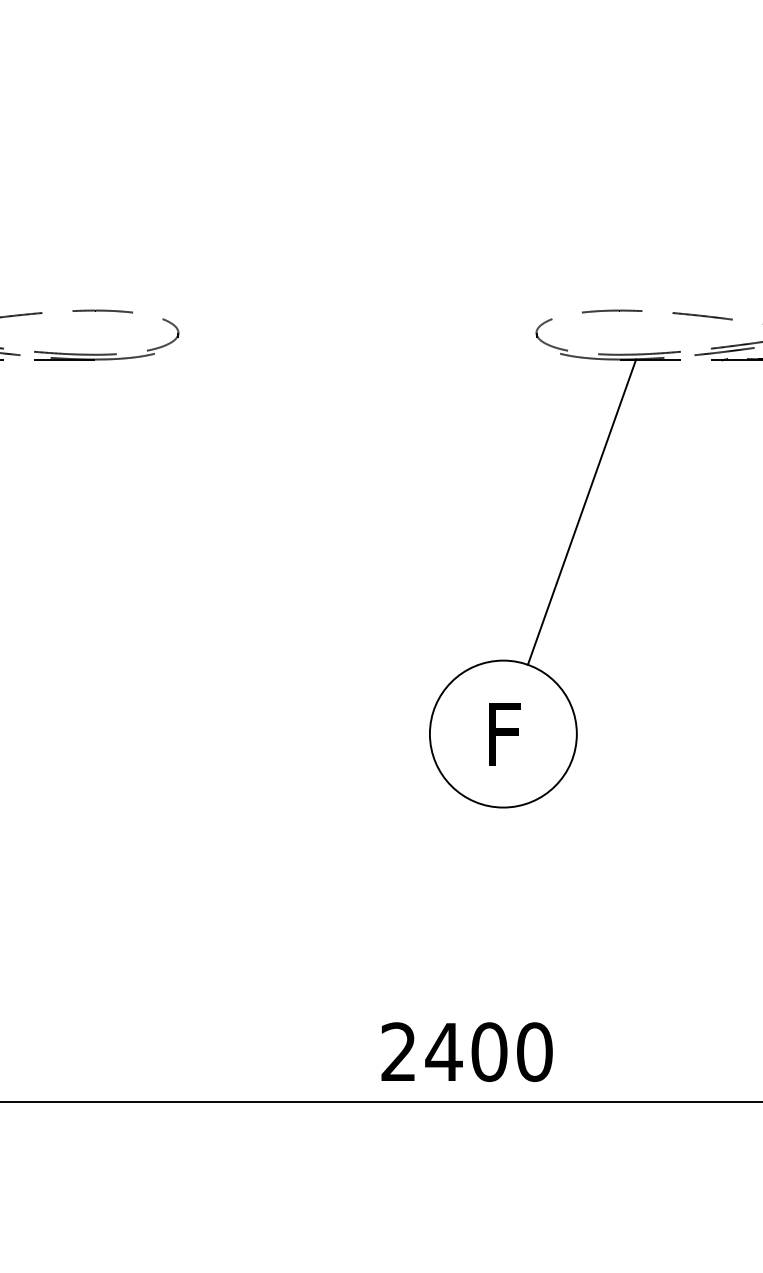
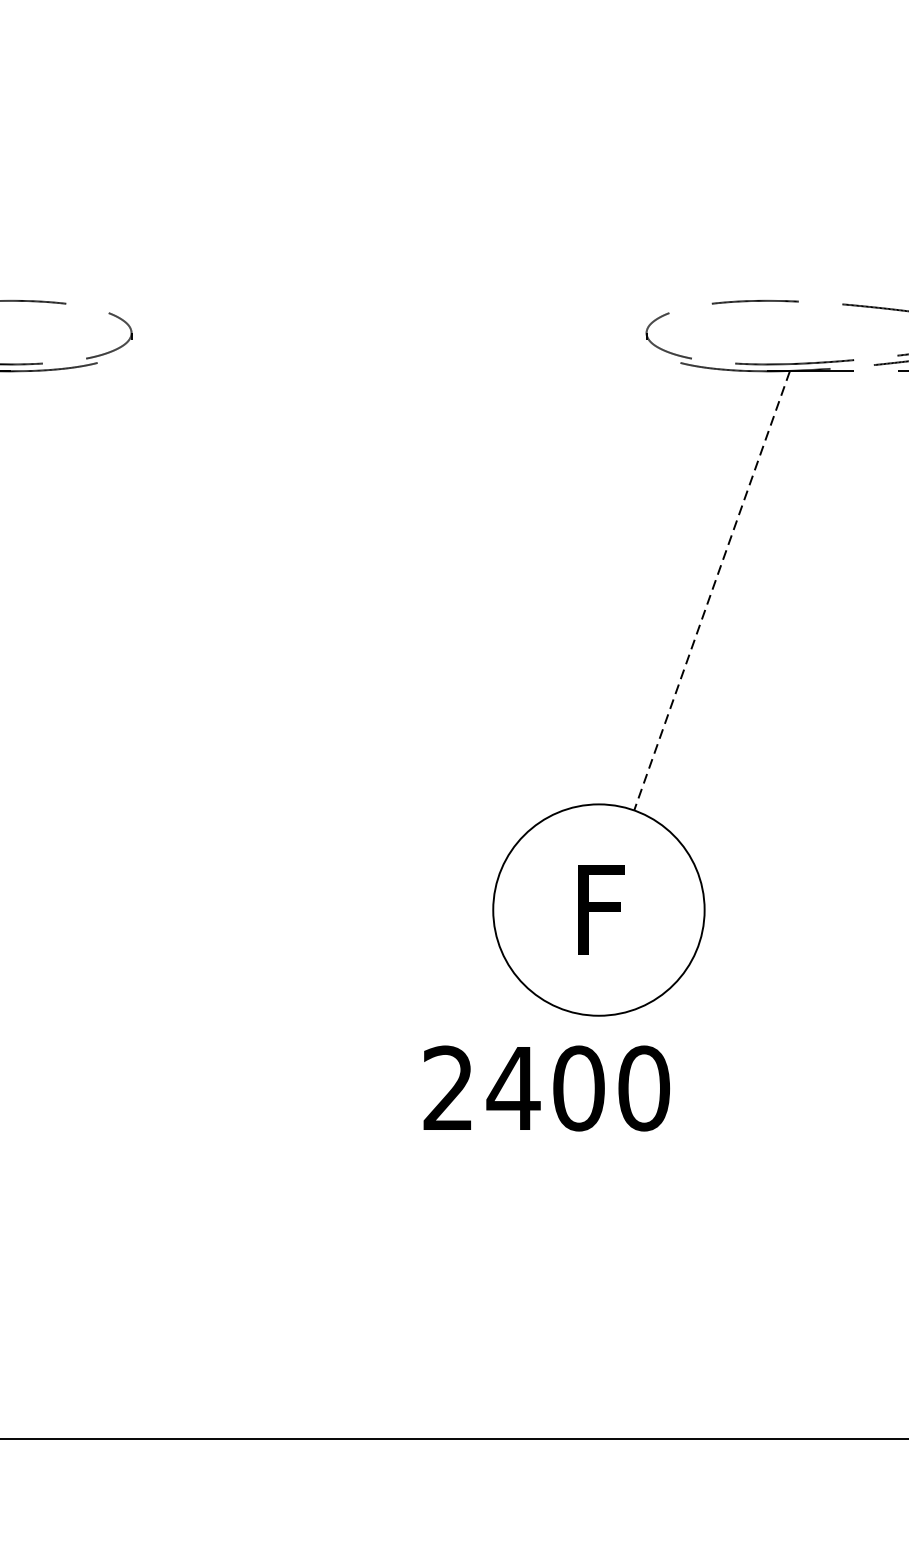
line: (582, 512) -> (712, 591), solid -> dashed
text: (466, 1051) -> (545, 1087), moved

